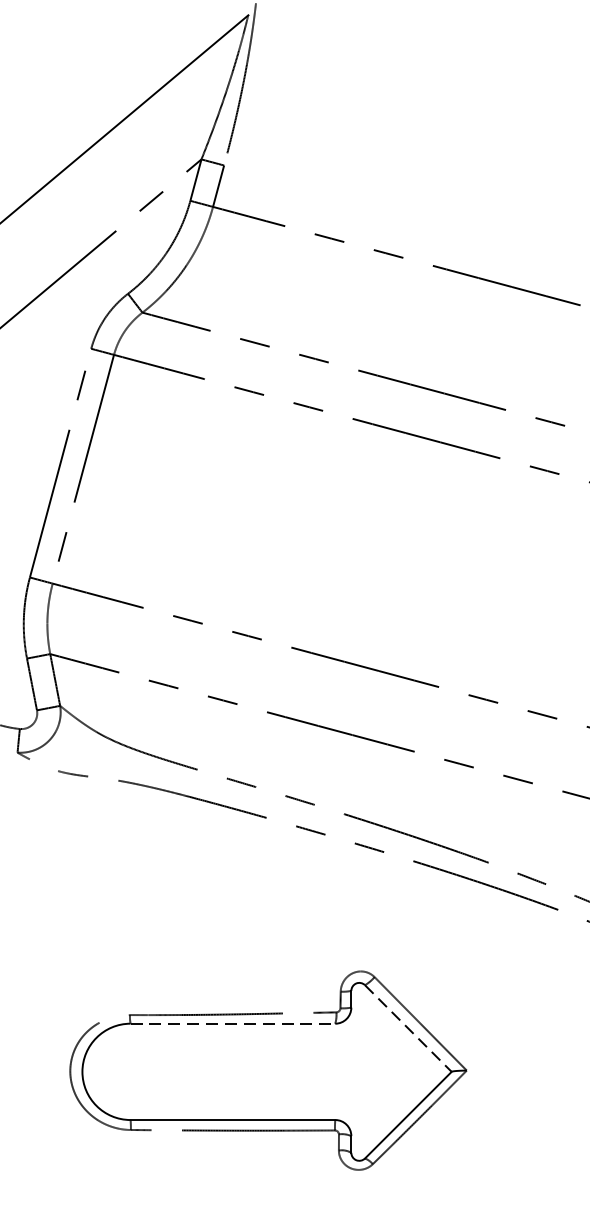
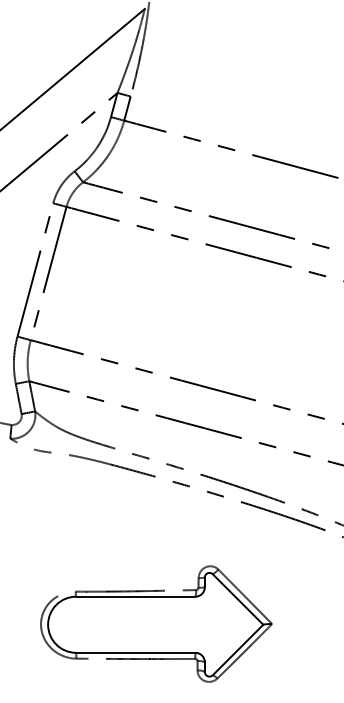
line: (232, 1023) -> (135, 596), dashed -> solid
line: (409, 1028) -> (238, 599), dashed -> solid

